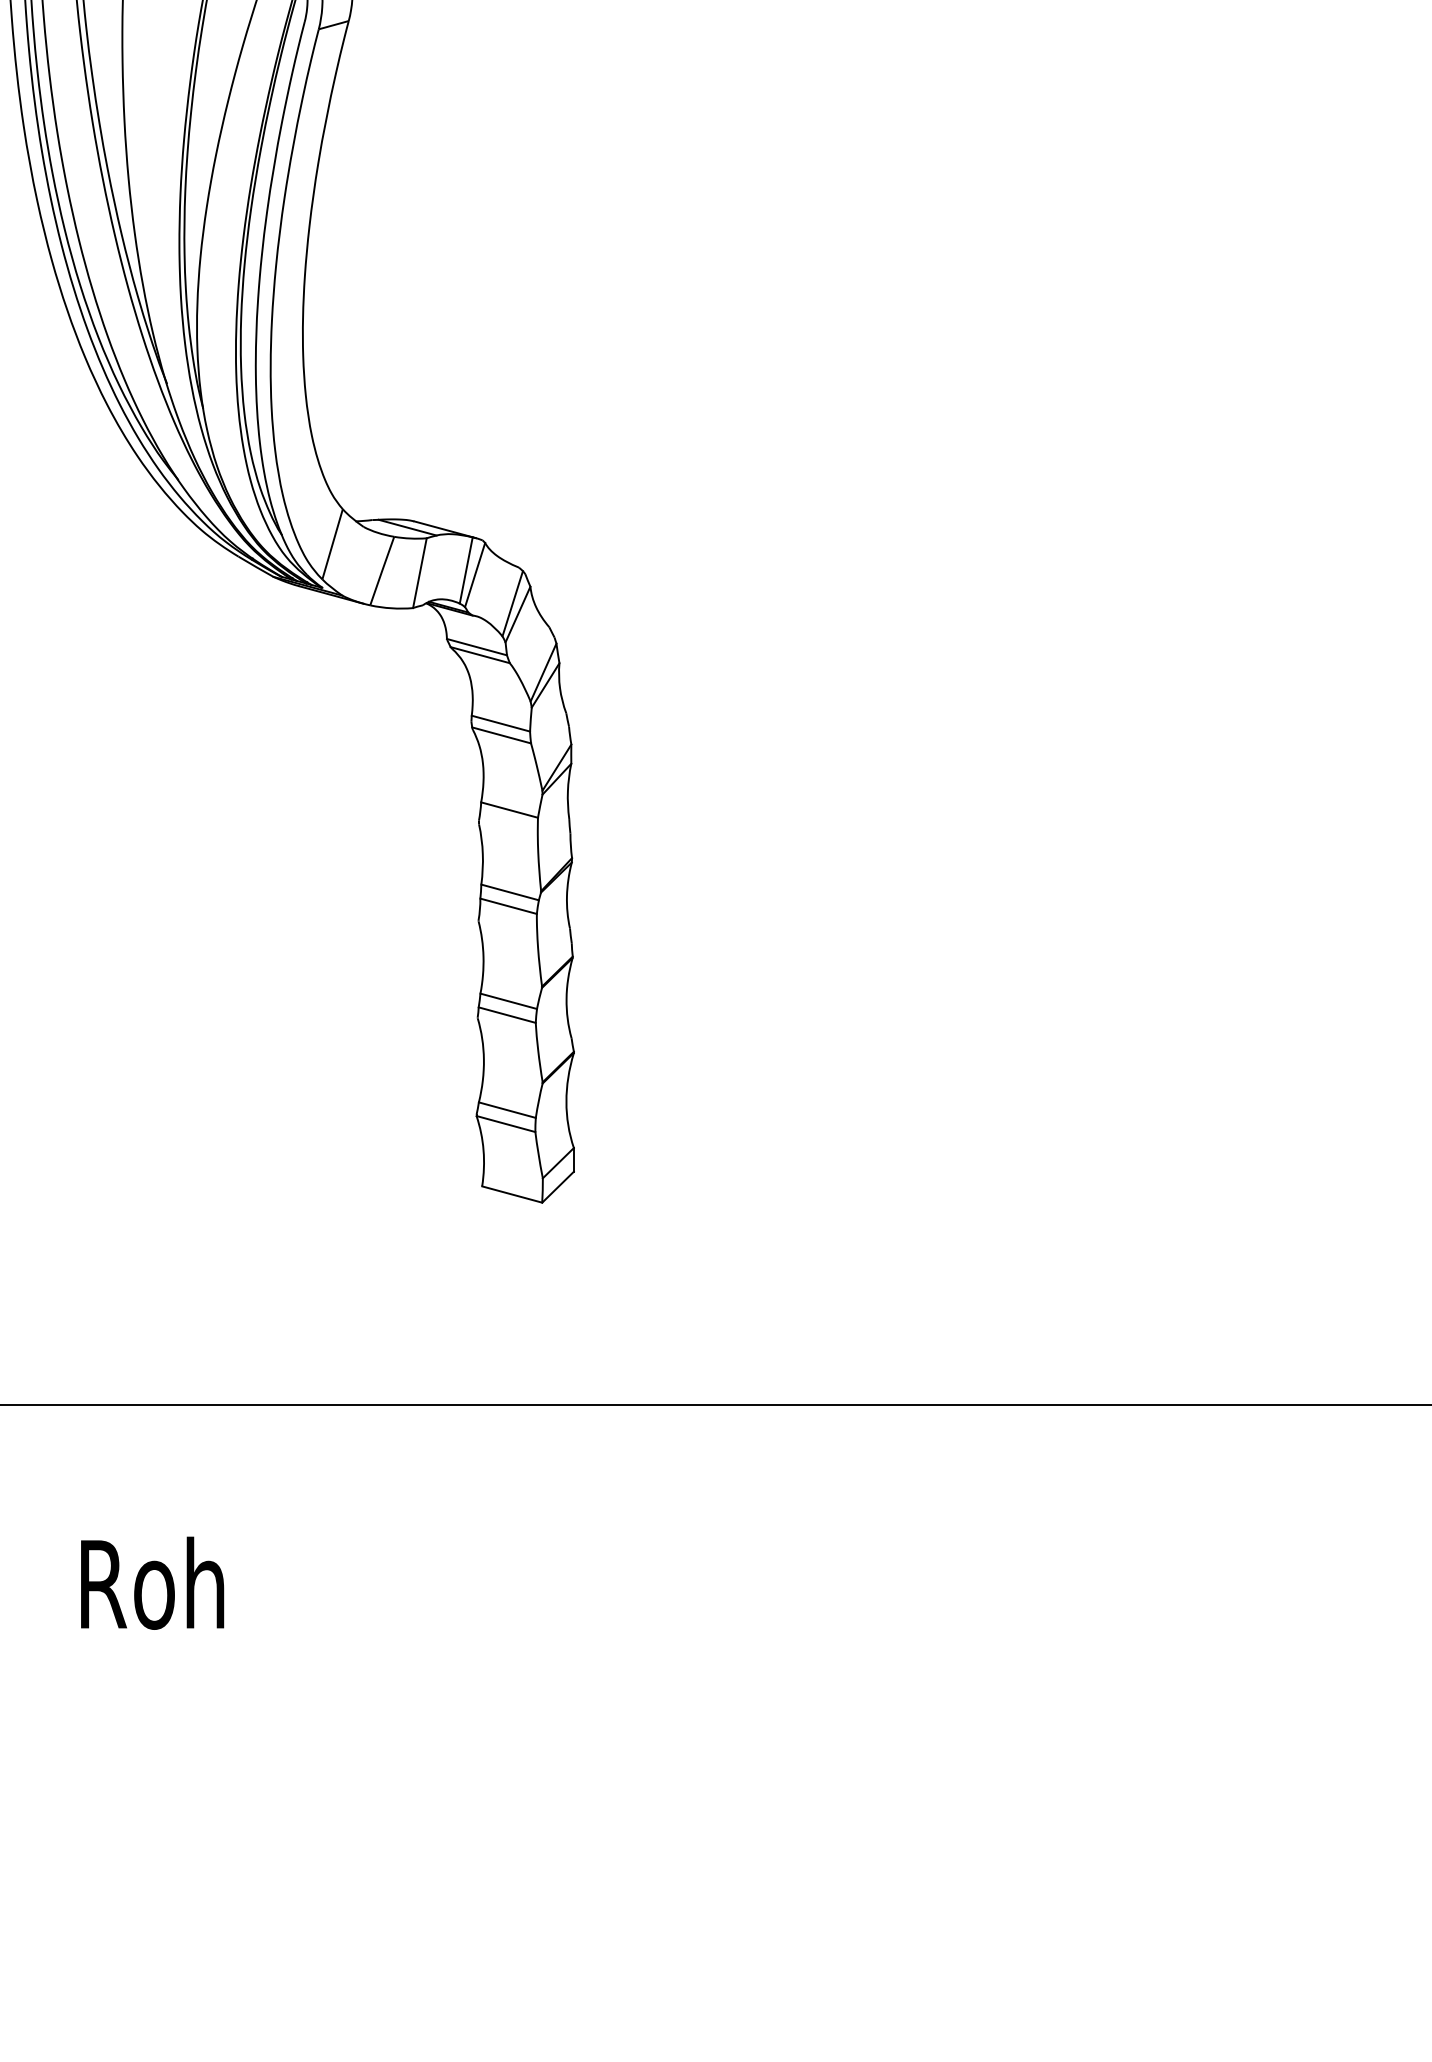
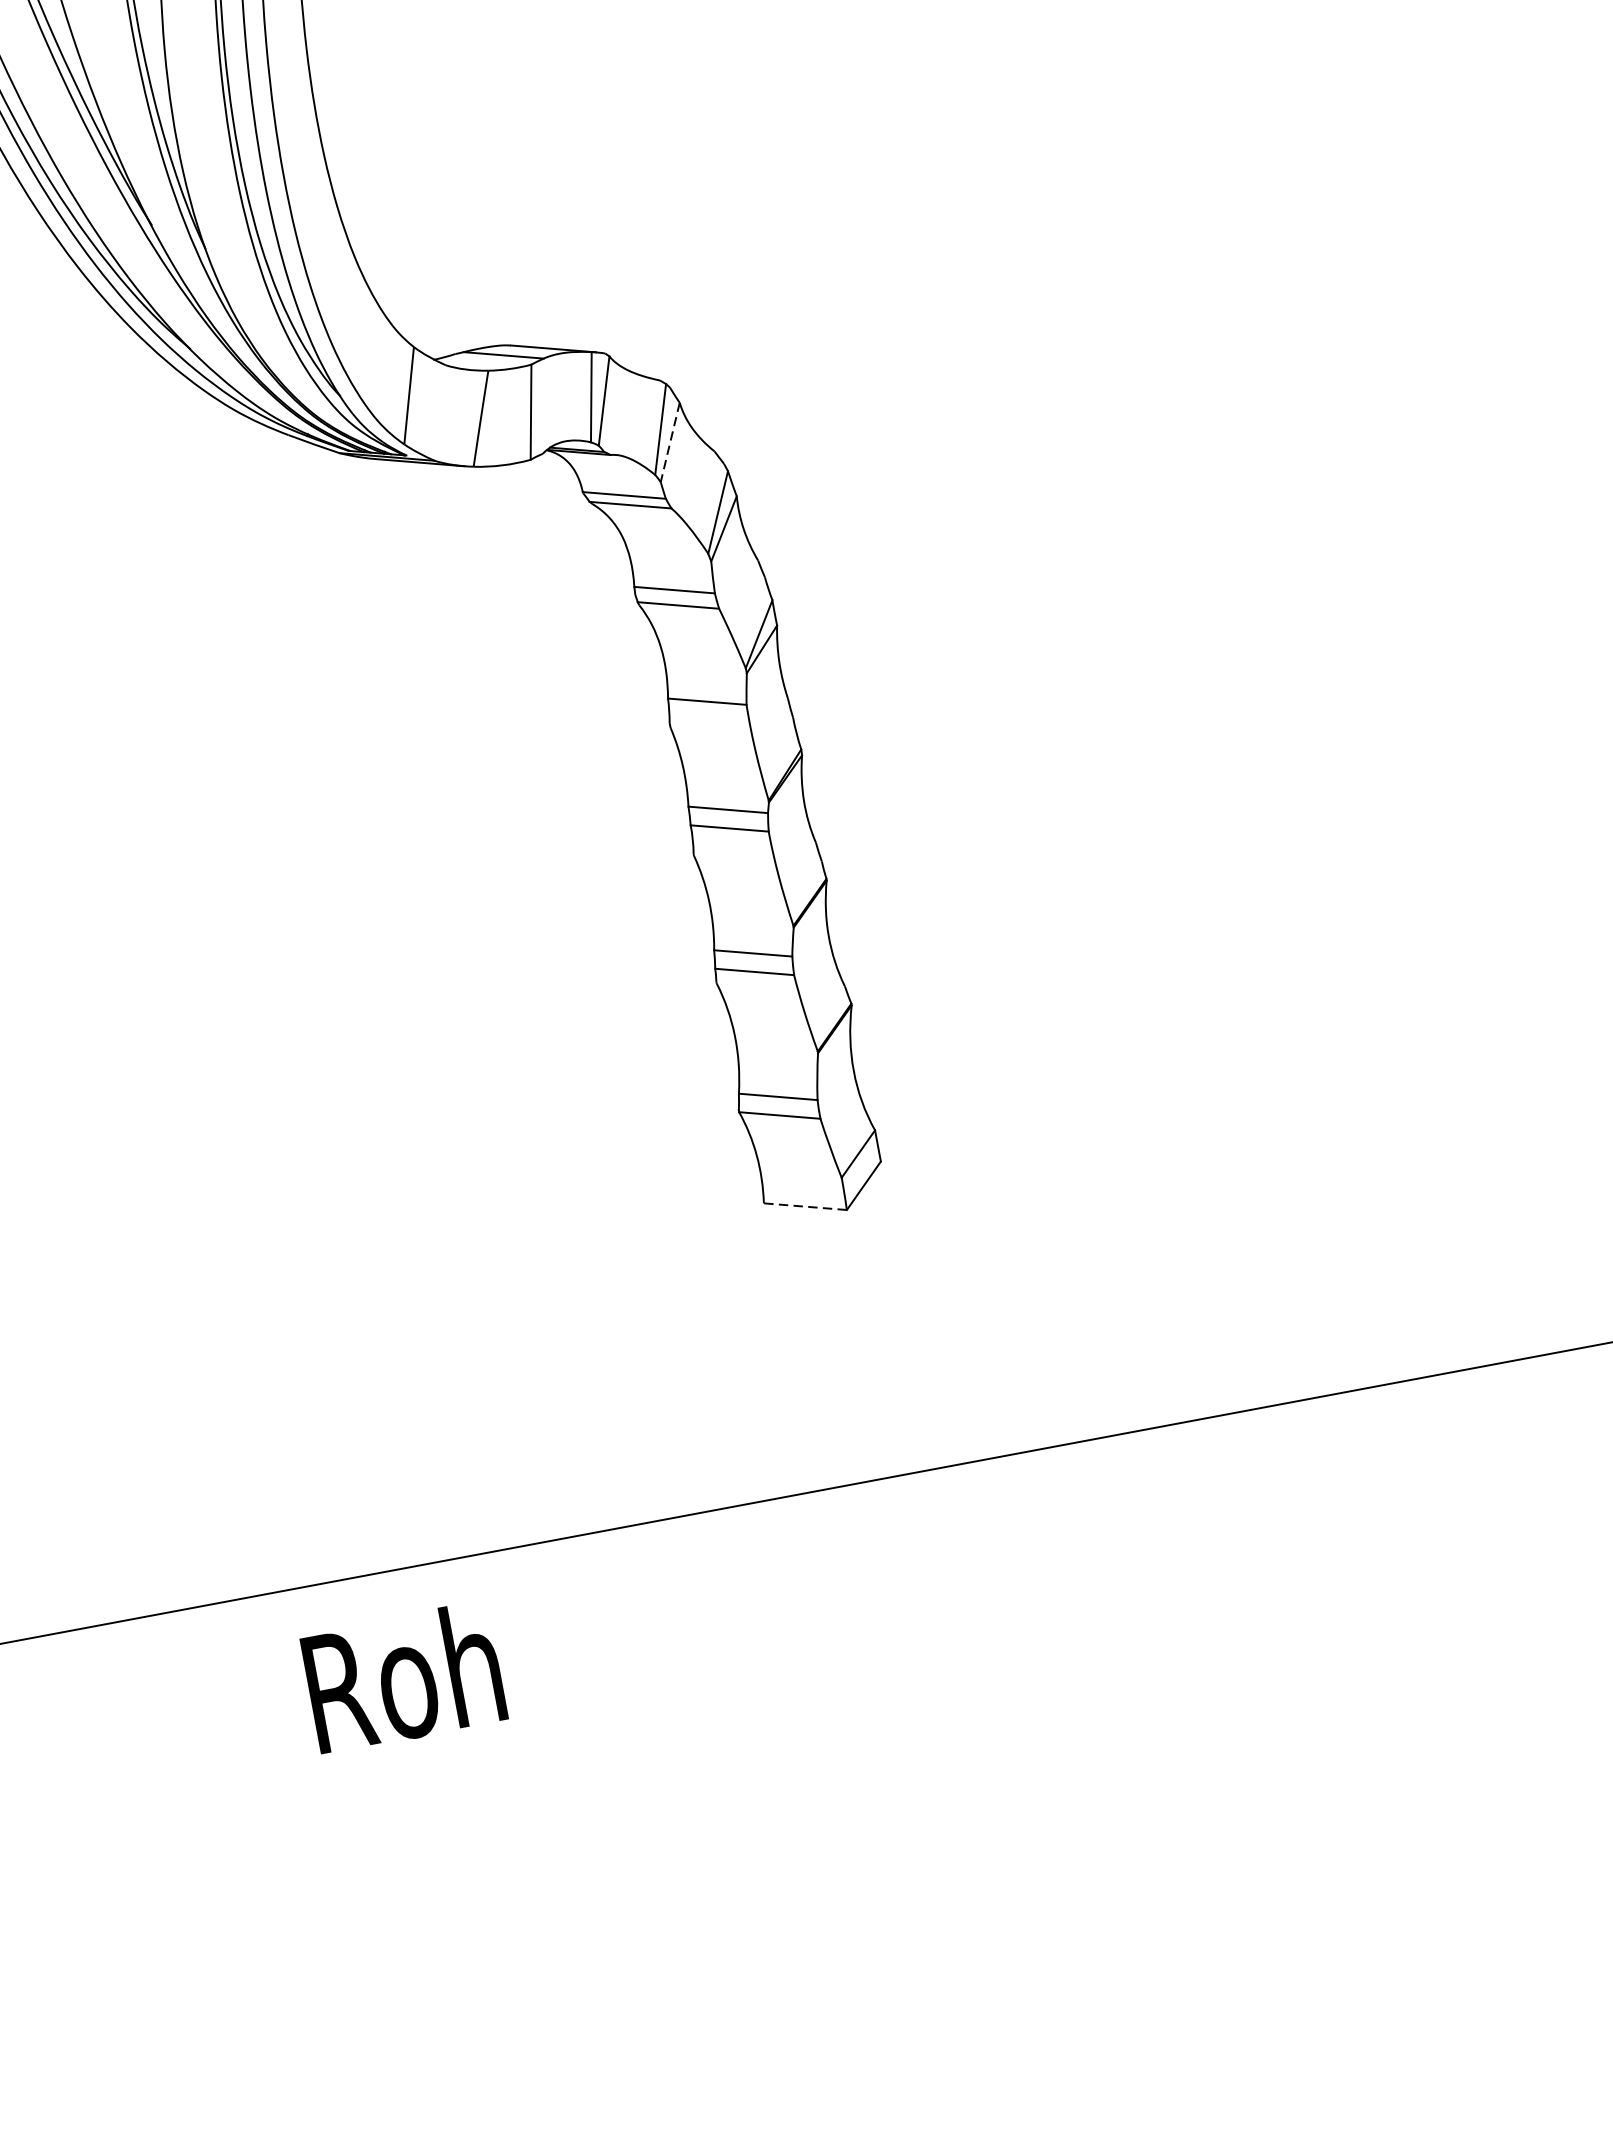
line: (518, 614) -> (670, 442), solid -> dashed
line: (511, 1194) -> (804, 1206), solid -> dashed
text: (152, 1582) -> (403, 1676), moved

